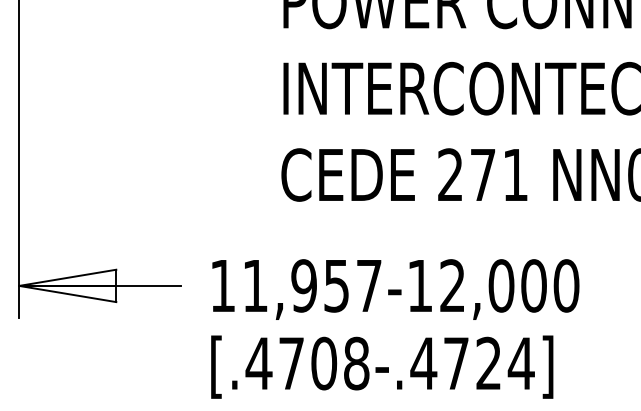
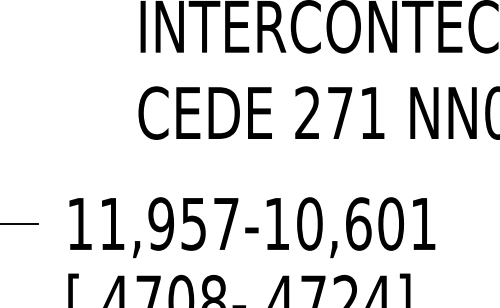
text: (509, 285) -> (366, 223), 11,957-12,000 -> 11,957-10,601

